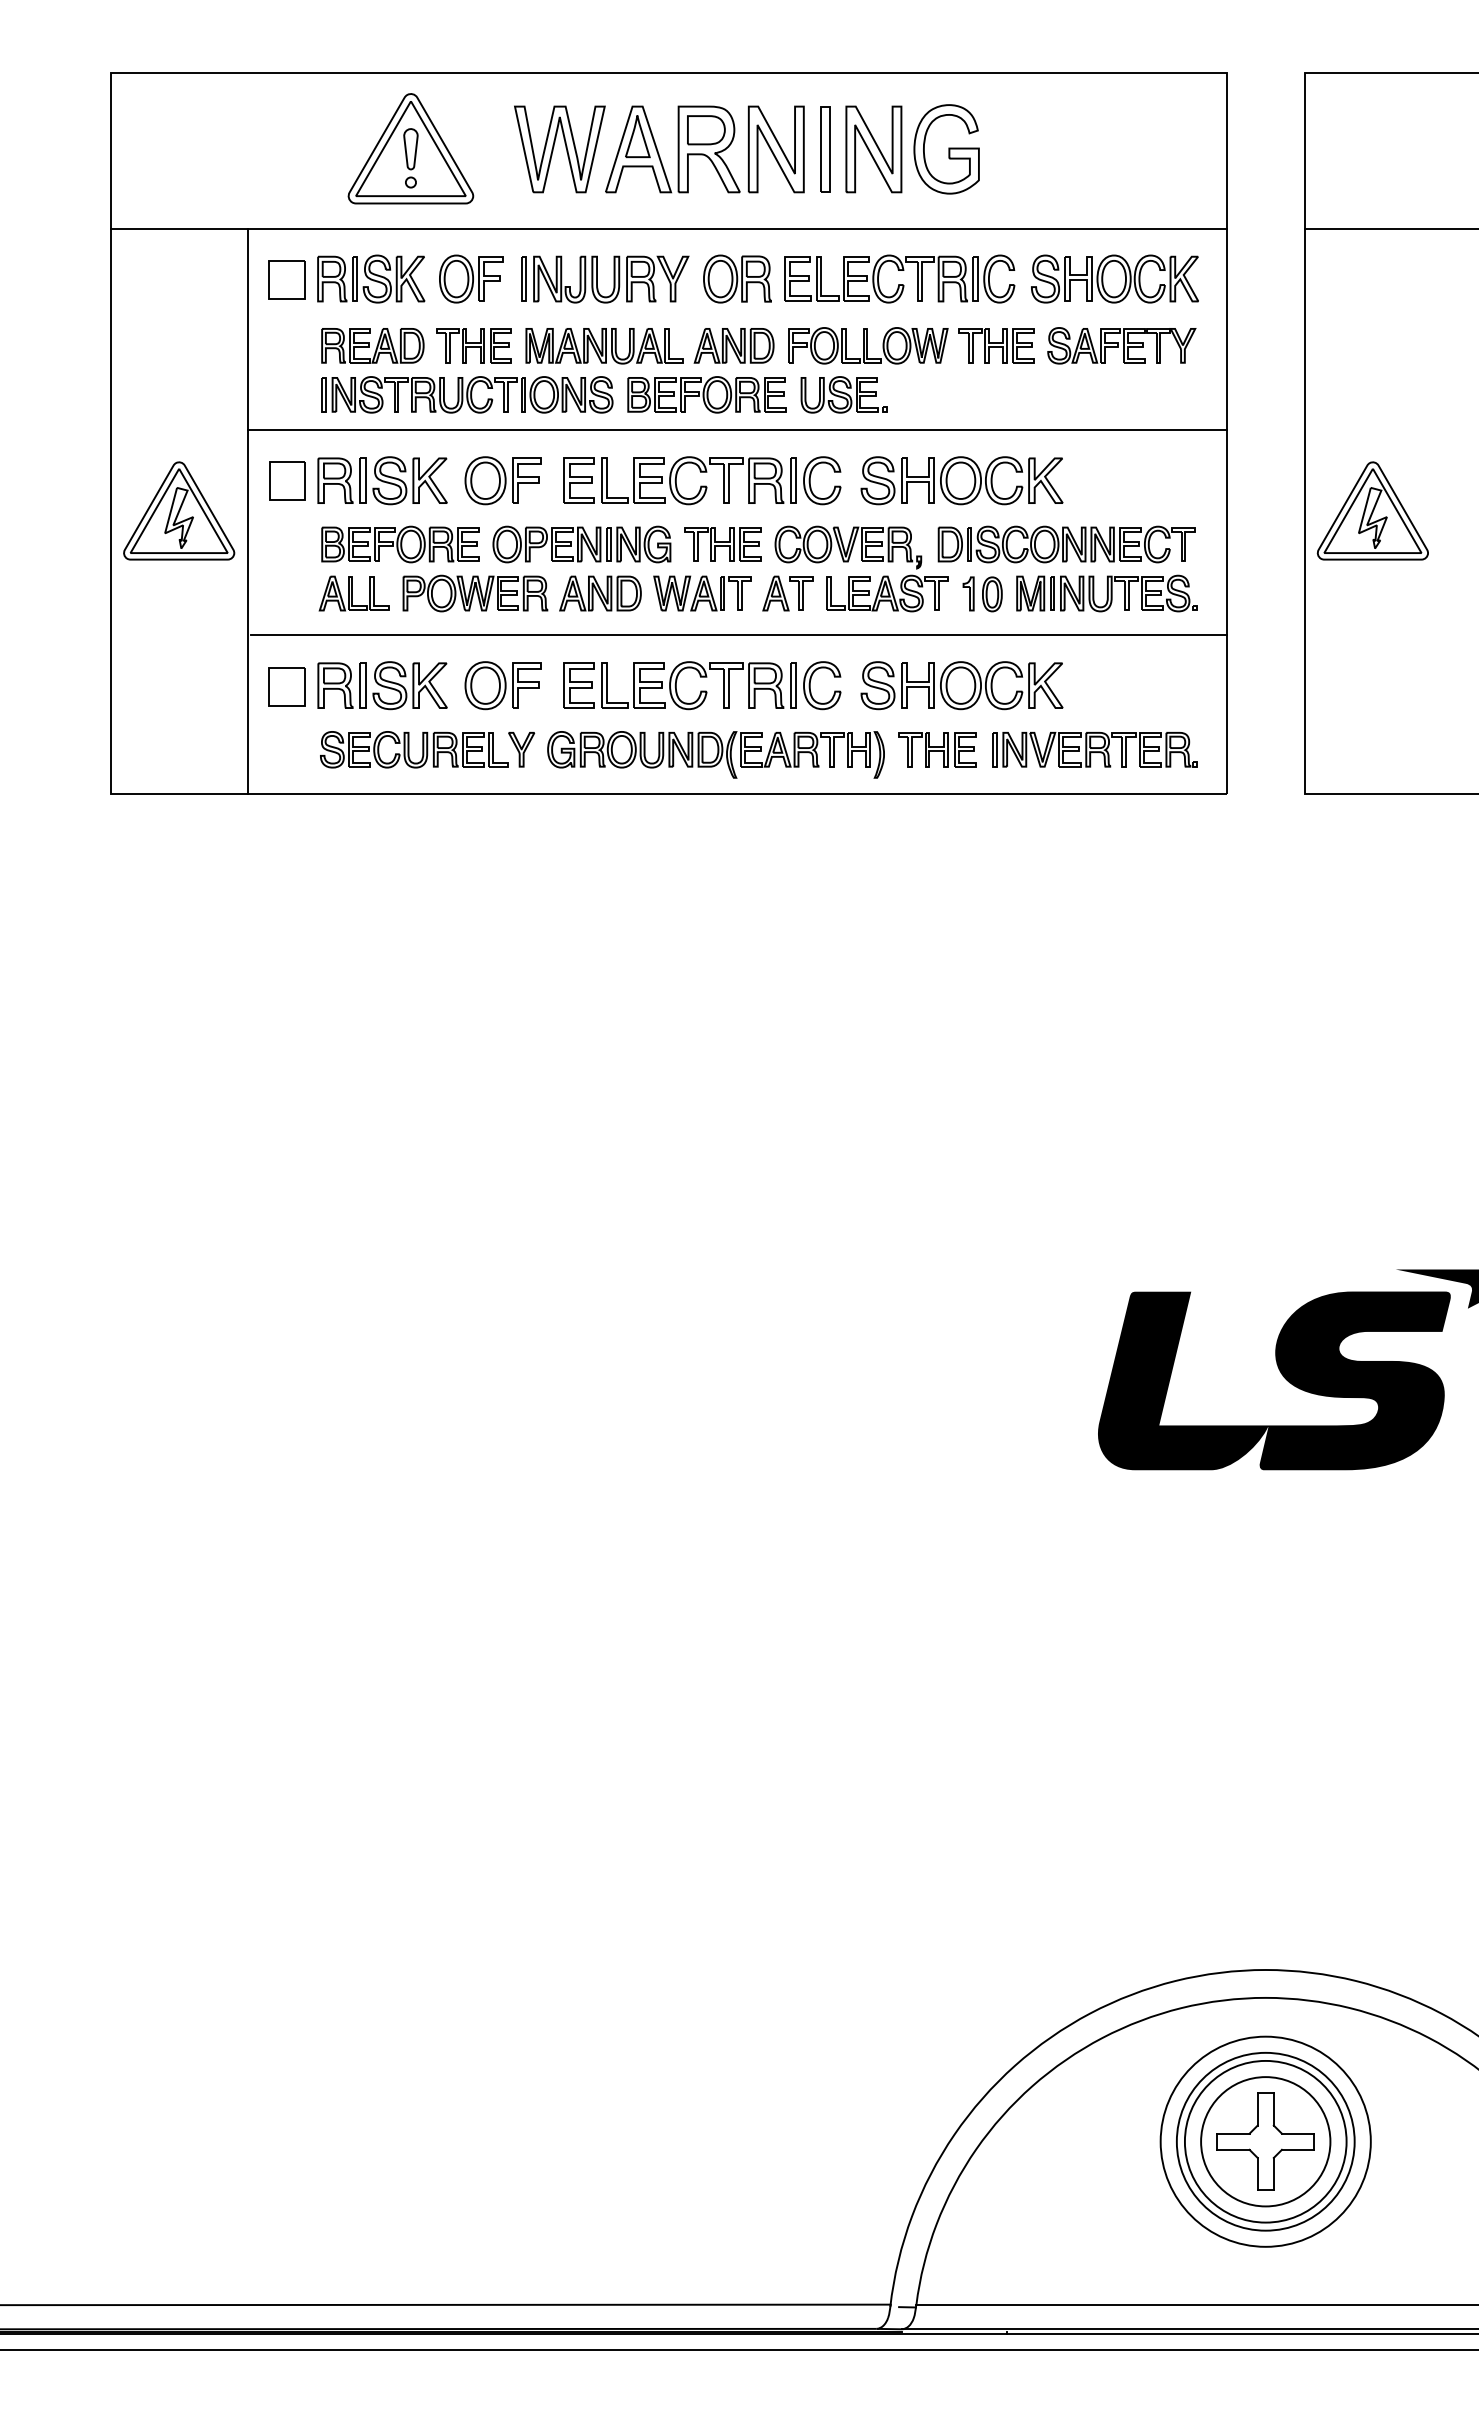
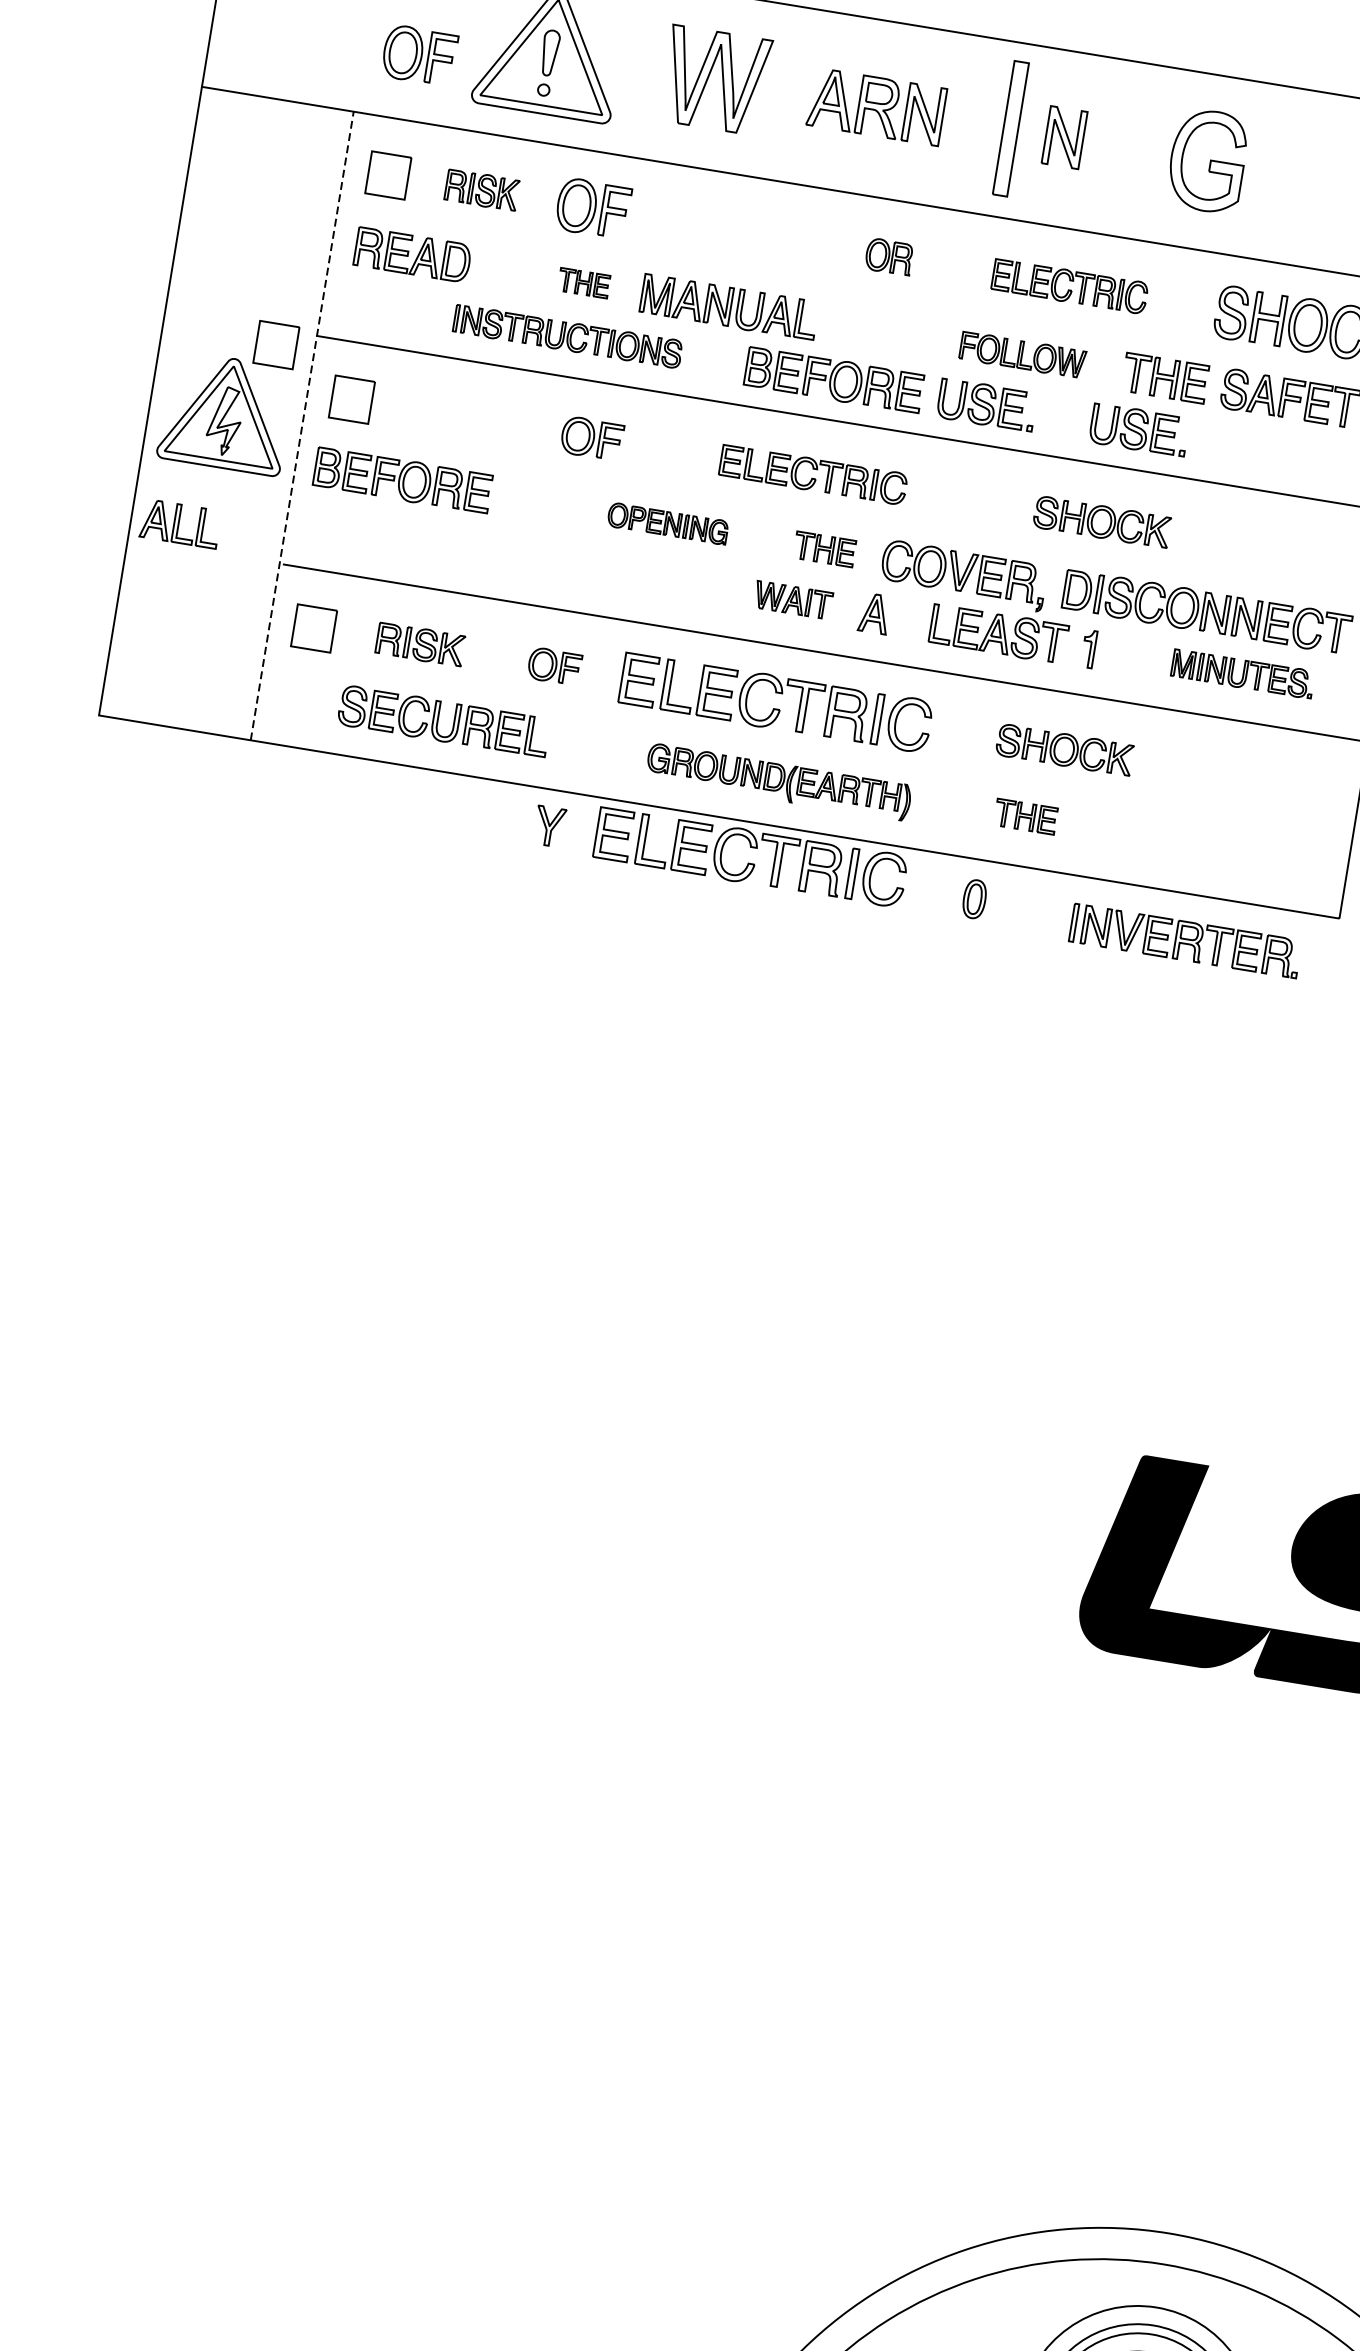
part: (704, 149) -> (876, 106), size x0.6
part: (825, 149) -> (1010, 128), size x1.4
part: (873, 149) -> (1064, 137), size x0.6
part: (946, 149) -> (1207, 161), moved
part: (297, 169) -> (419, 54), added
part: (371, 278) -> (482, 189), size x0.6
part: (737, 278) -> (889, 256), size x0.6
part: (899, 278) -> (1069, 285), size x0.6
part: (597, 279) -> (733, 231), removed
part: (372, 345) -> (412, 254), moved
part: (473, 345) -> (583, 282), size x0.6
part: (733, 345) -> (872, 330), removed
part: (868, 345) -> (1022, 354), size x0.7
part: (467, 394) -> (568, 336), size x0.7
part: (980, 394) -> (1138, 429), added
part: (213, 443) -> (276, 344), added
part: (382, 480) -> (457, 416), removed
part: (502, 480) -> (591, 438), size x0.7
part: (702, 480) -> (813, 474), size x0.6
part: (961, 480) -> (1101, 521), size x0.6
line: (247, 511) -> (302, 426), solid -> dashed
part: (400, 544) -> (402, 480), moved
part: (581, 544) -> (667, 523), size x0.6
part: (722, 544) -> (824, 549), size x0.7
part: (353, 593) -> (179, 523), moved
part: (475, 593) -> (540, 558), removed
part: (600, 593) -> (679, 581), removed
part: (702, 593) -> (793, 600), size x0.7
part: (801, 593) -> (903, 618), removed
part: (1106, 593) -> (1242, 673), size x0.7
part: (992, 594) -> (974, 899), moved
part: (382, 685) -> (420, 644), size x0.6
part: (502, 685) -> (553, 666), size x0.6
part: (961, 685) -> (1064, 749), size x0.6
part: (521, 749) -> (549, 826), moved
part: (937, 749) -> (1026, 816), size x0.7
part: (1094, 749) -> (1184, 940), moved
part: (715, 754) -> (778, 781), size x0.7
part: (702, 824) -> (751, 857), added

